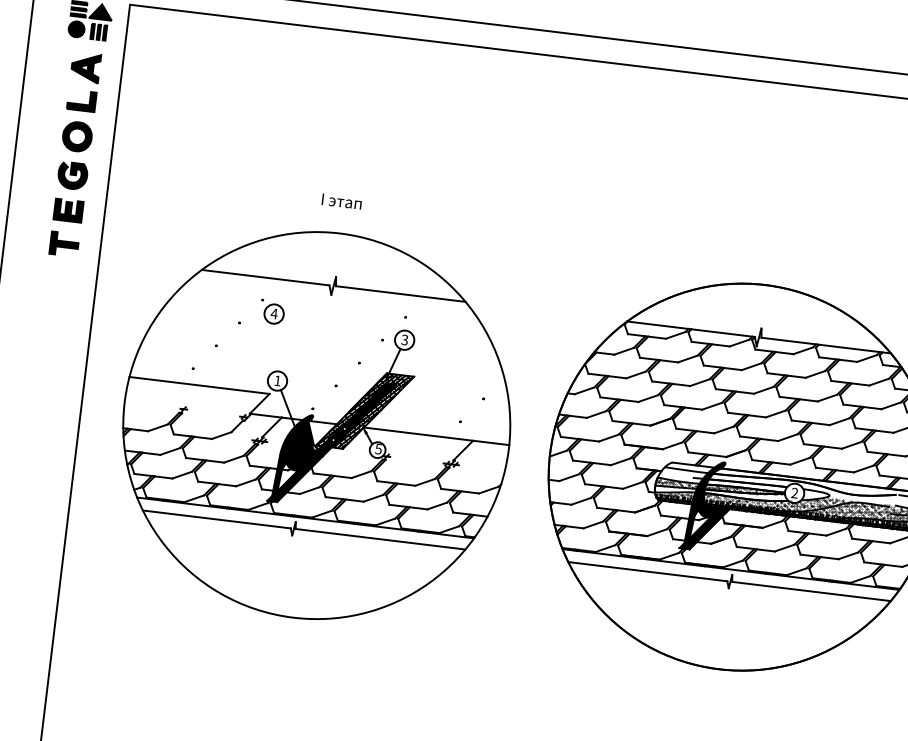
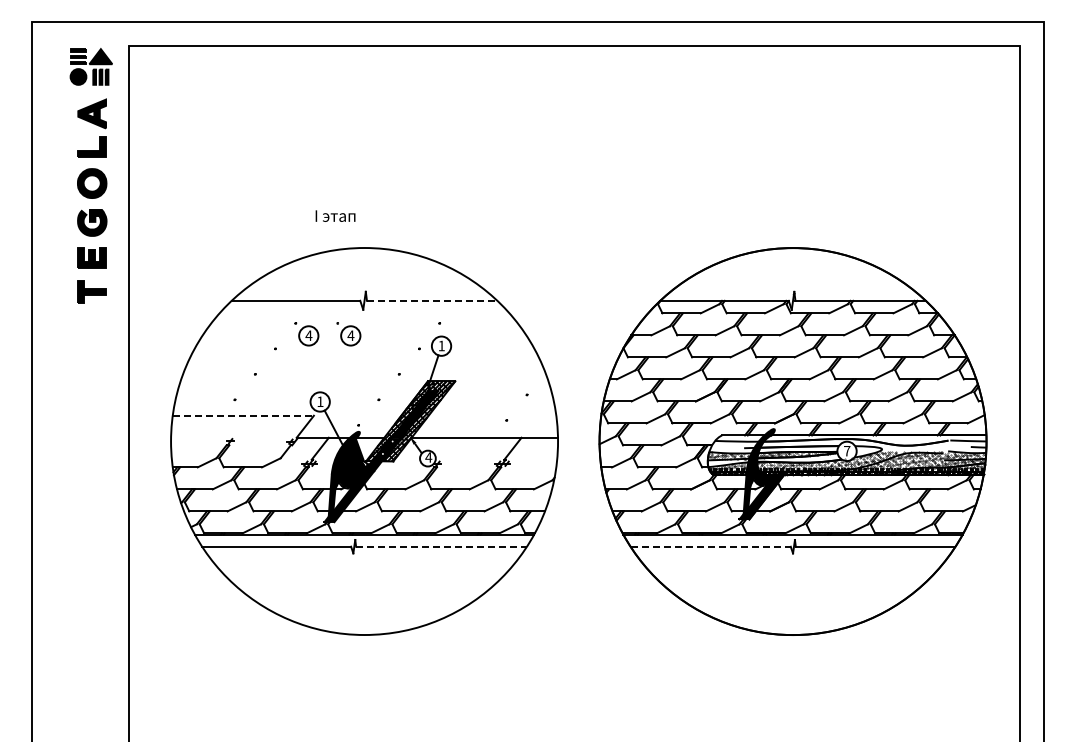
text: (341, 200) -> (335, 215), moved
line: (401, 293) -> (432, 300), solid -> dashed
part: (313, 317) -> (348, 334), added
text: (404, 339) -> (441, 345), 3 -> 1
line: (199, 385) -> (243, 415), solid -> dashed
text: (378, 449) -> (428, 457), 5 -> 4
text: (795, 492) -> (847, 450), 2 -> 7
line: (381, 539) -> (442, 546), solid -> dashed
line: (648, 571) -> (711, 546), solid -> dashed

